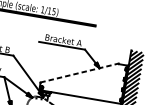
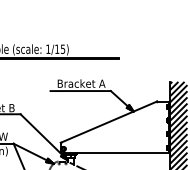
line: (80, 72) -> (109, 121), dashed -> solid

